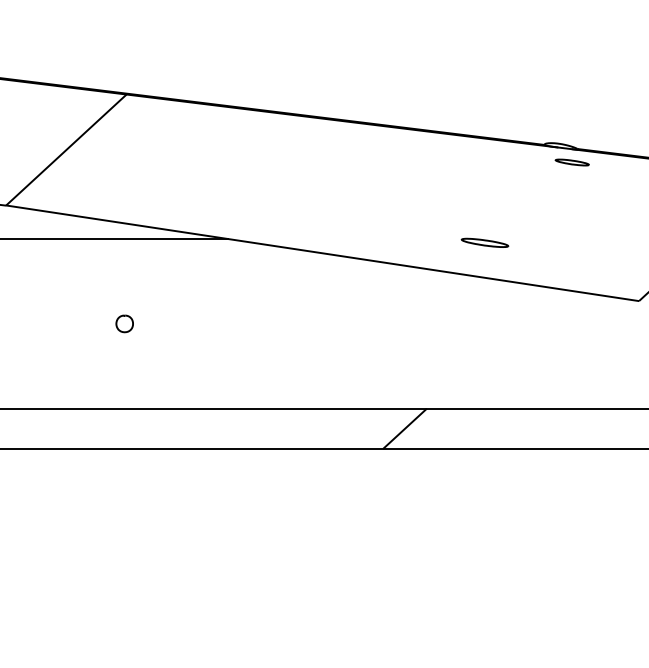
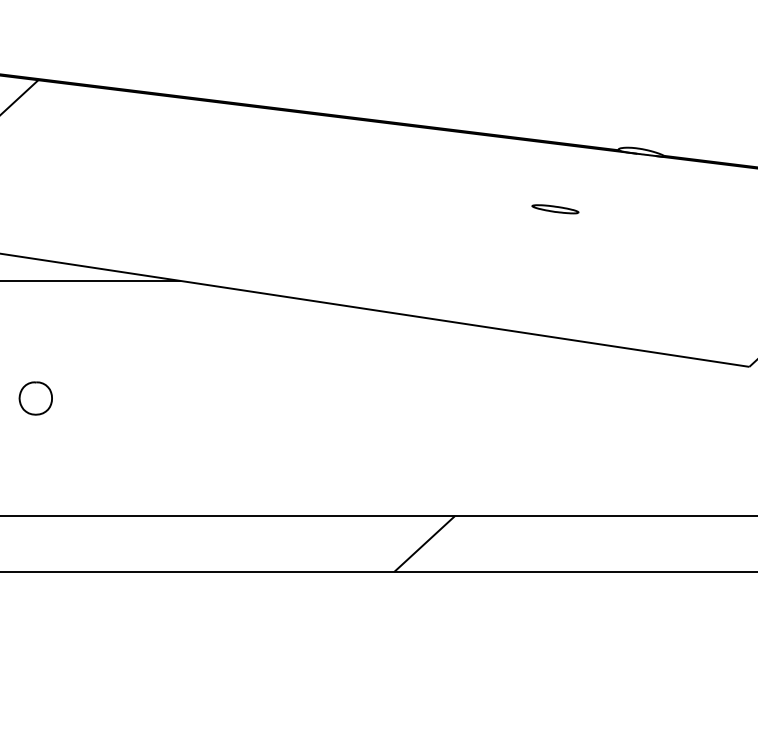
part: (571, 162) -> (554, 209), moved
part: (484, 242) -> (534, 285), removed
part: (124, 323) -> (35, 397), size x1.4

